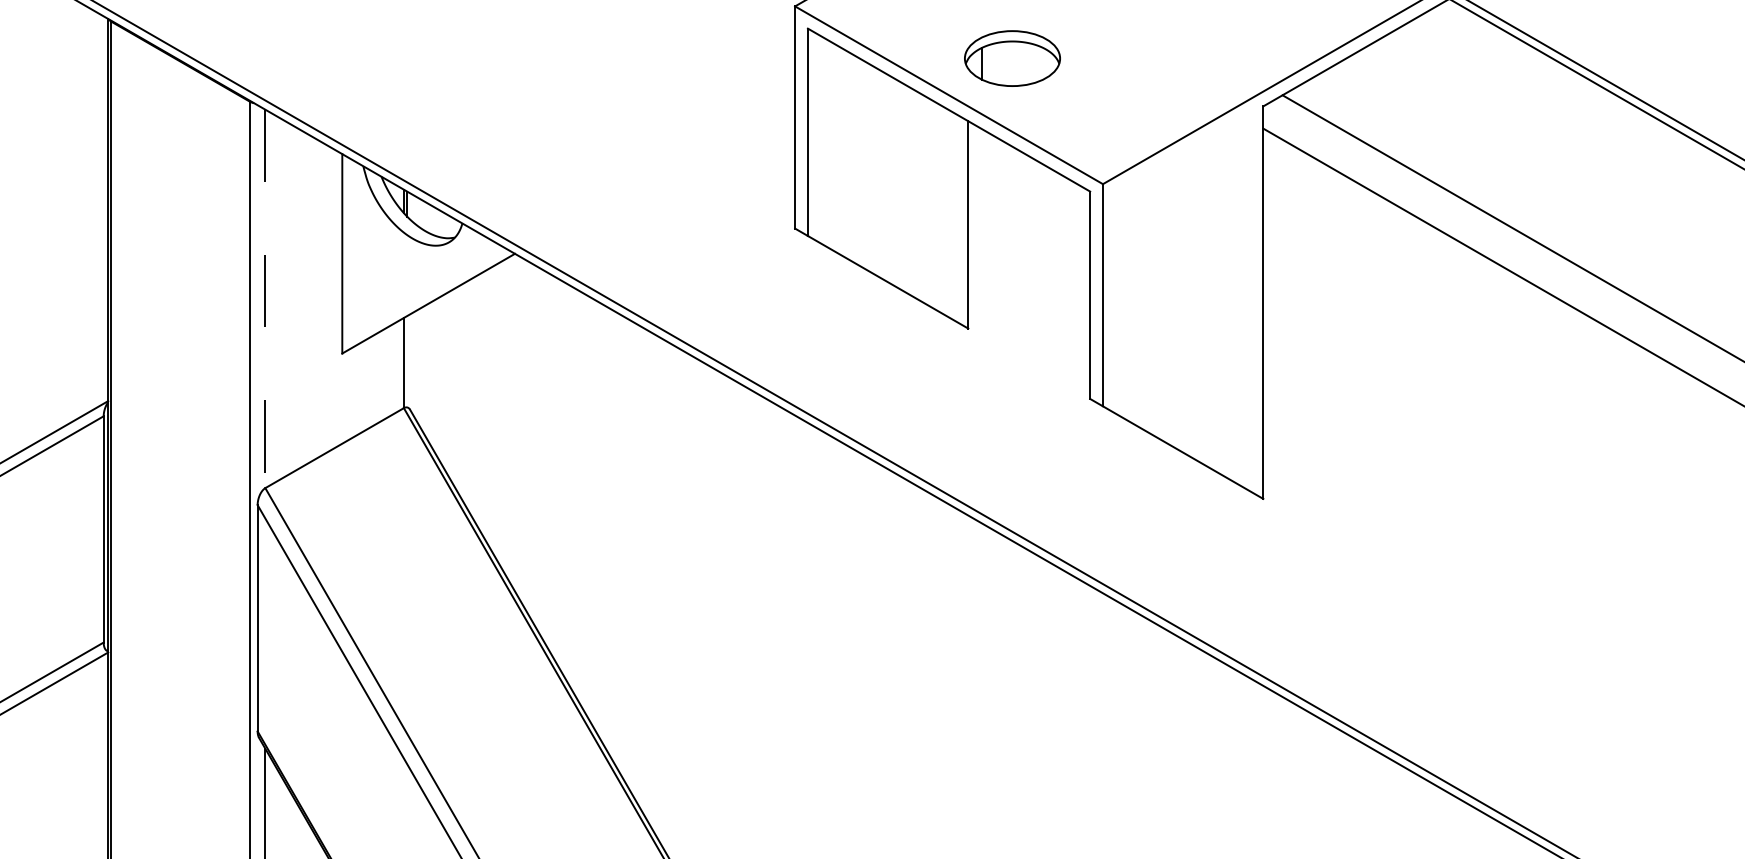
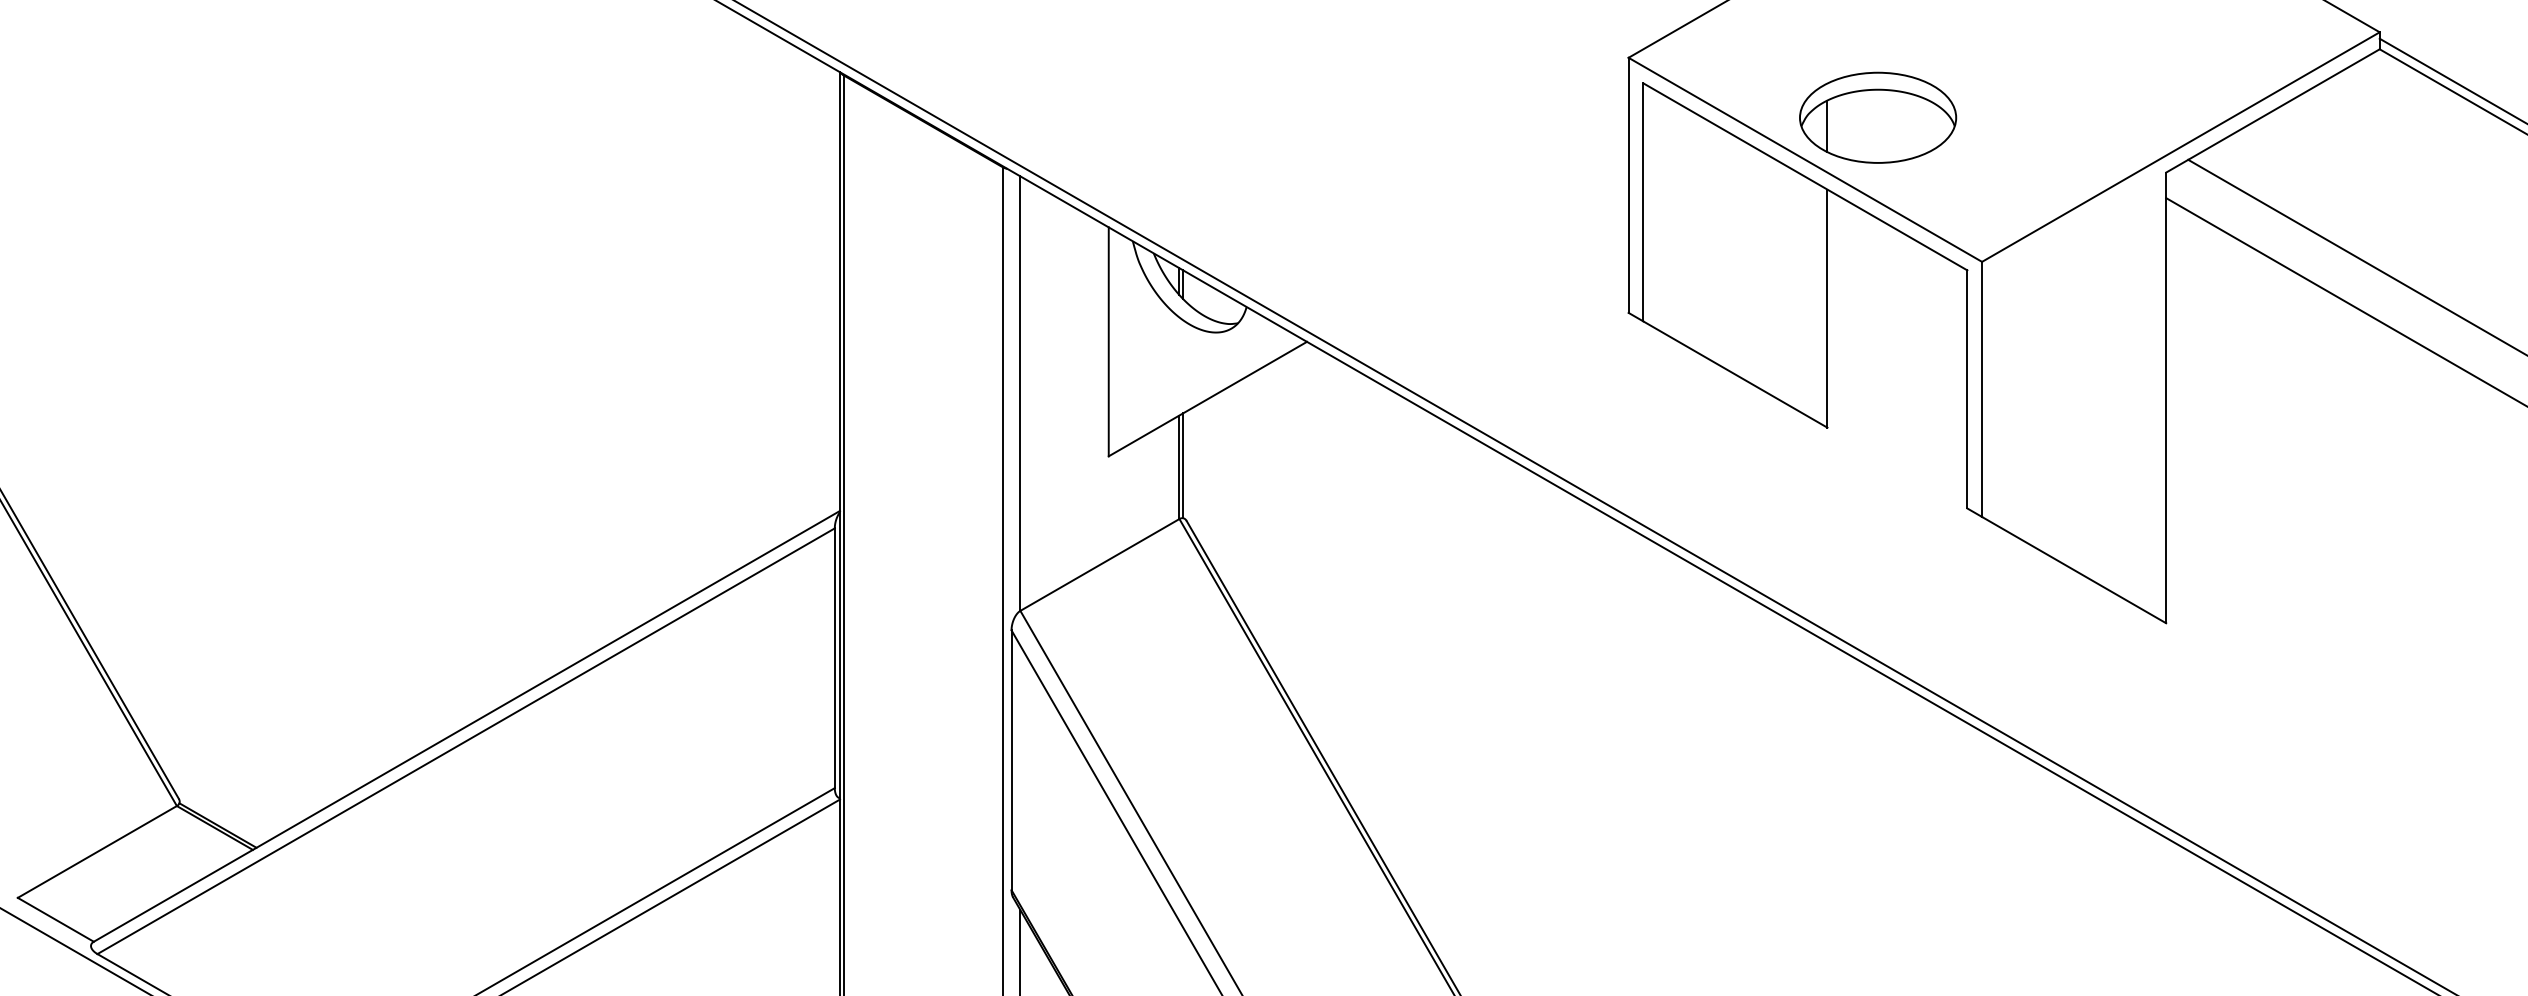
part: (1012, 58) -> (1878, 117), size x1.43
line: (265, 299) -> (1020, 394), dashed -> solid
line: (407, 361) -> (1183, 465), added

